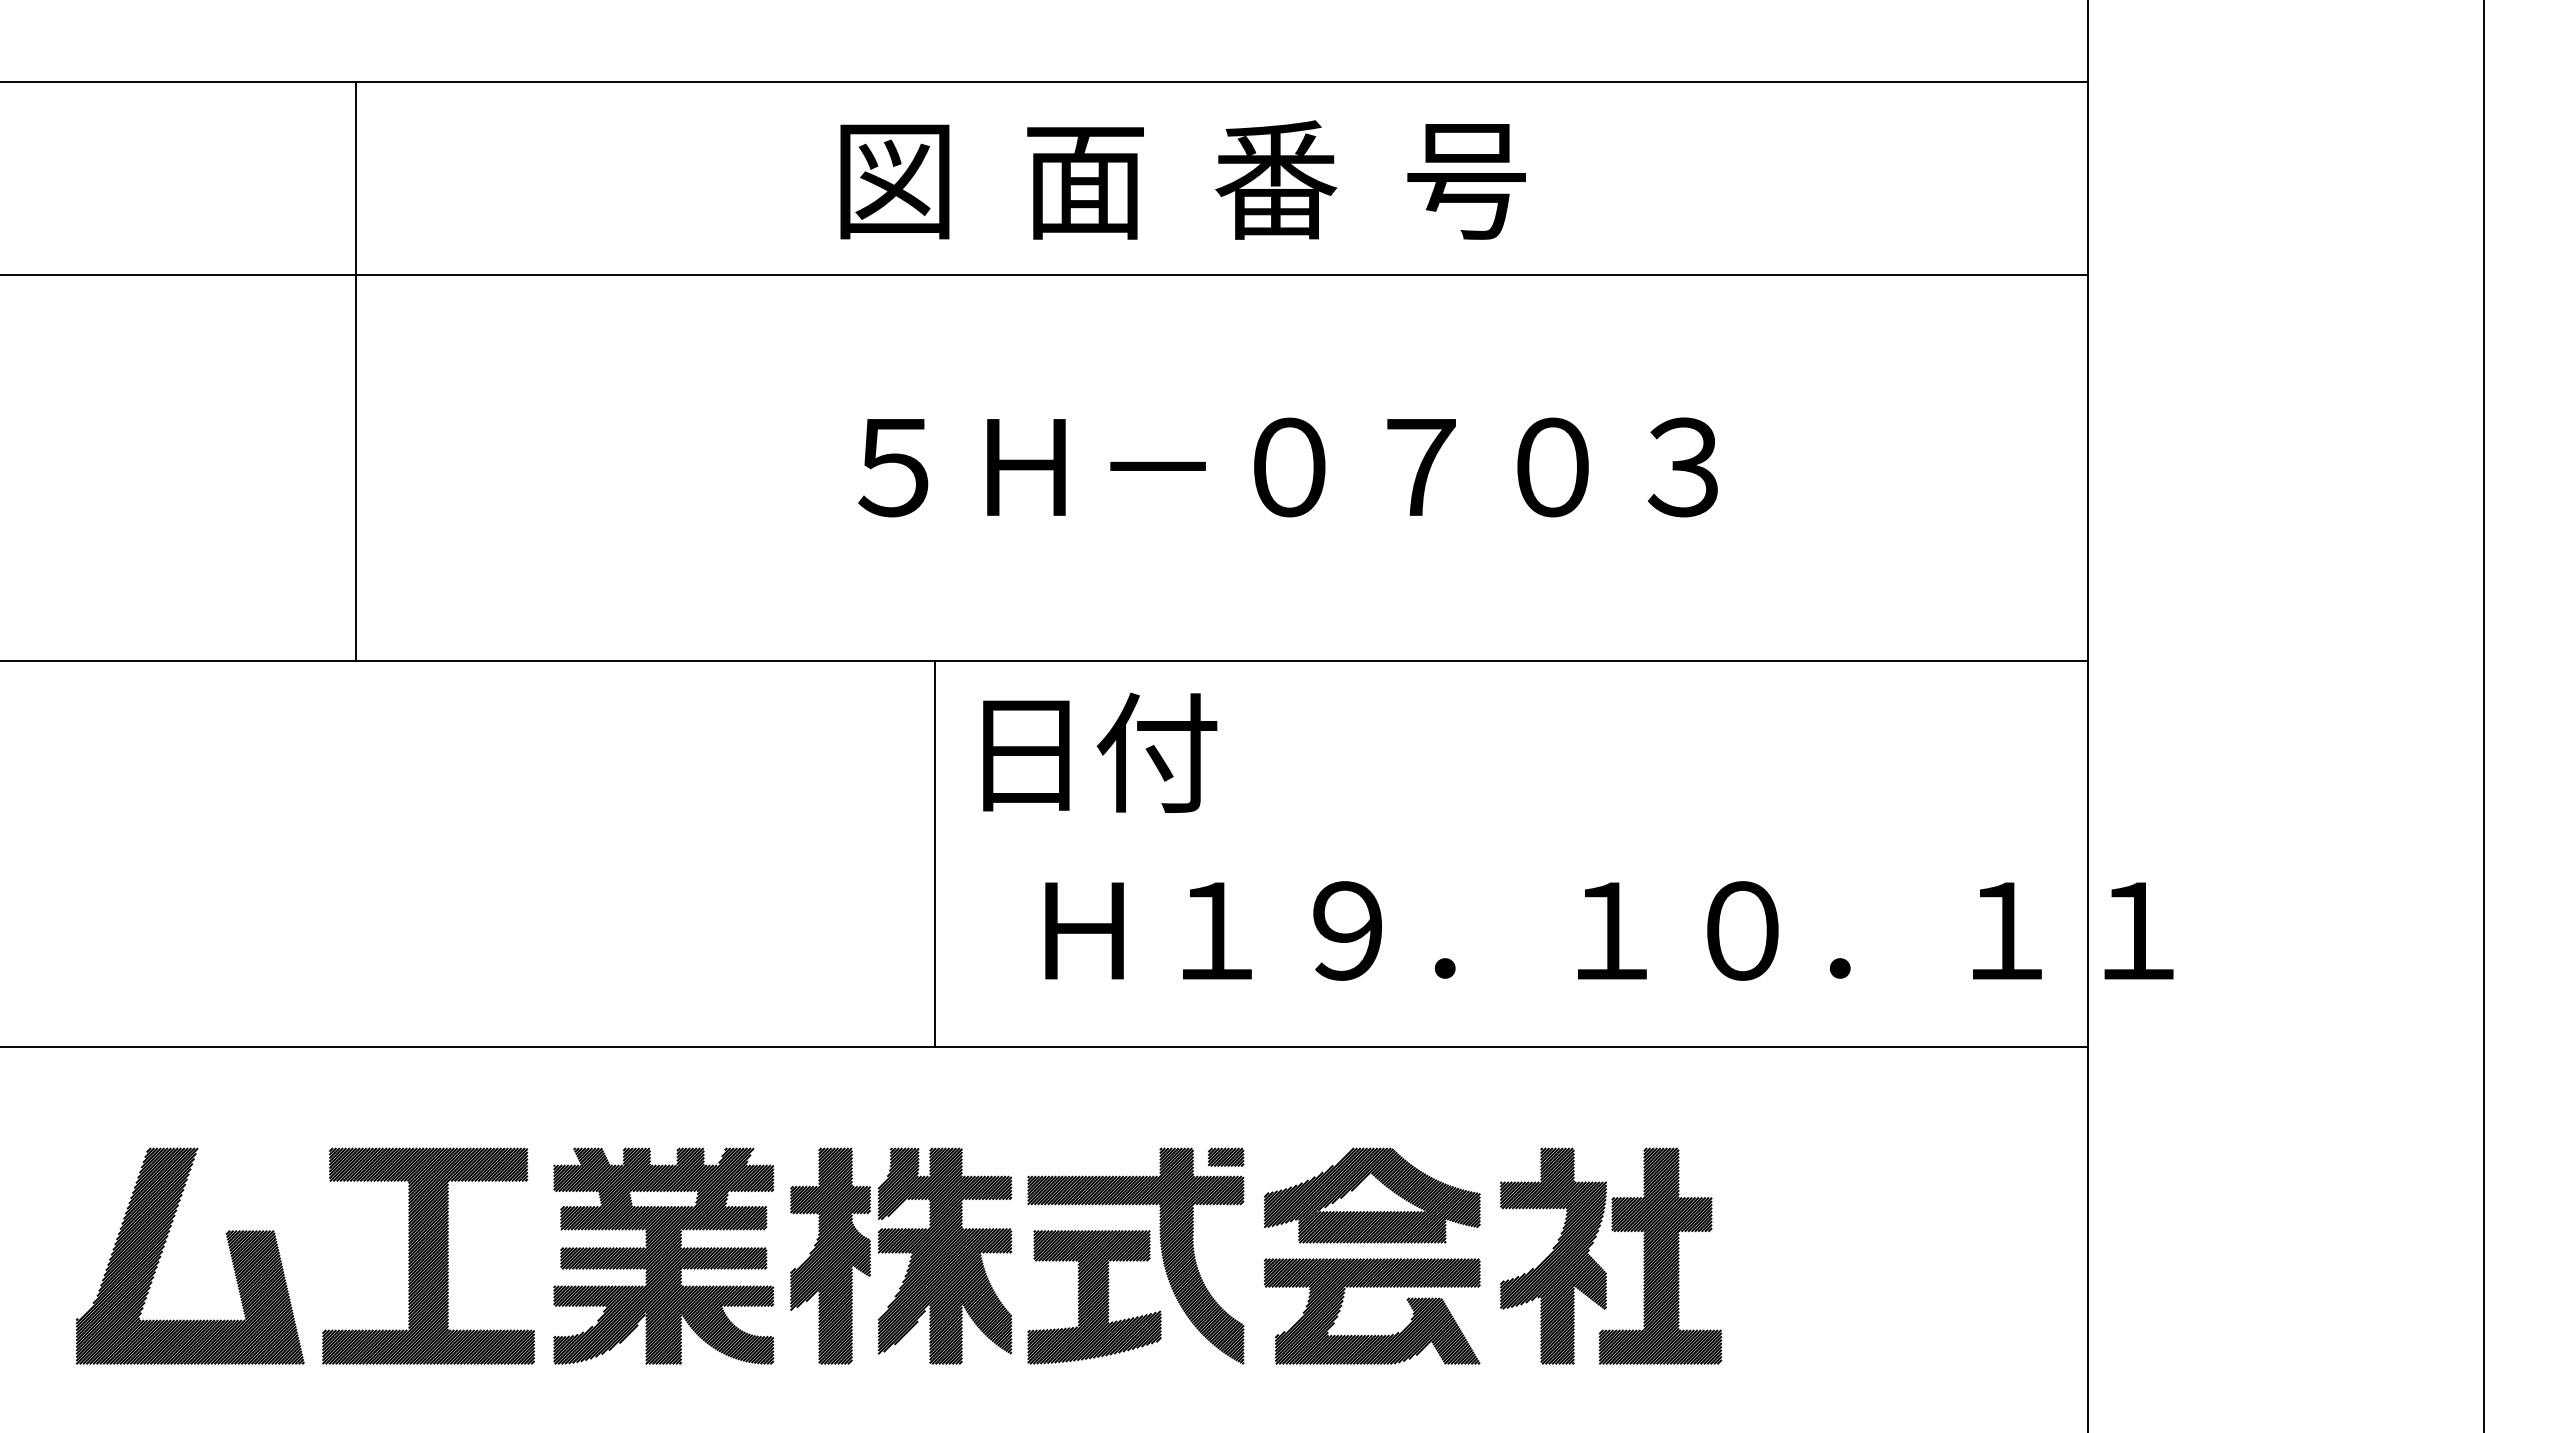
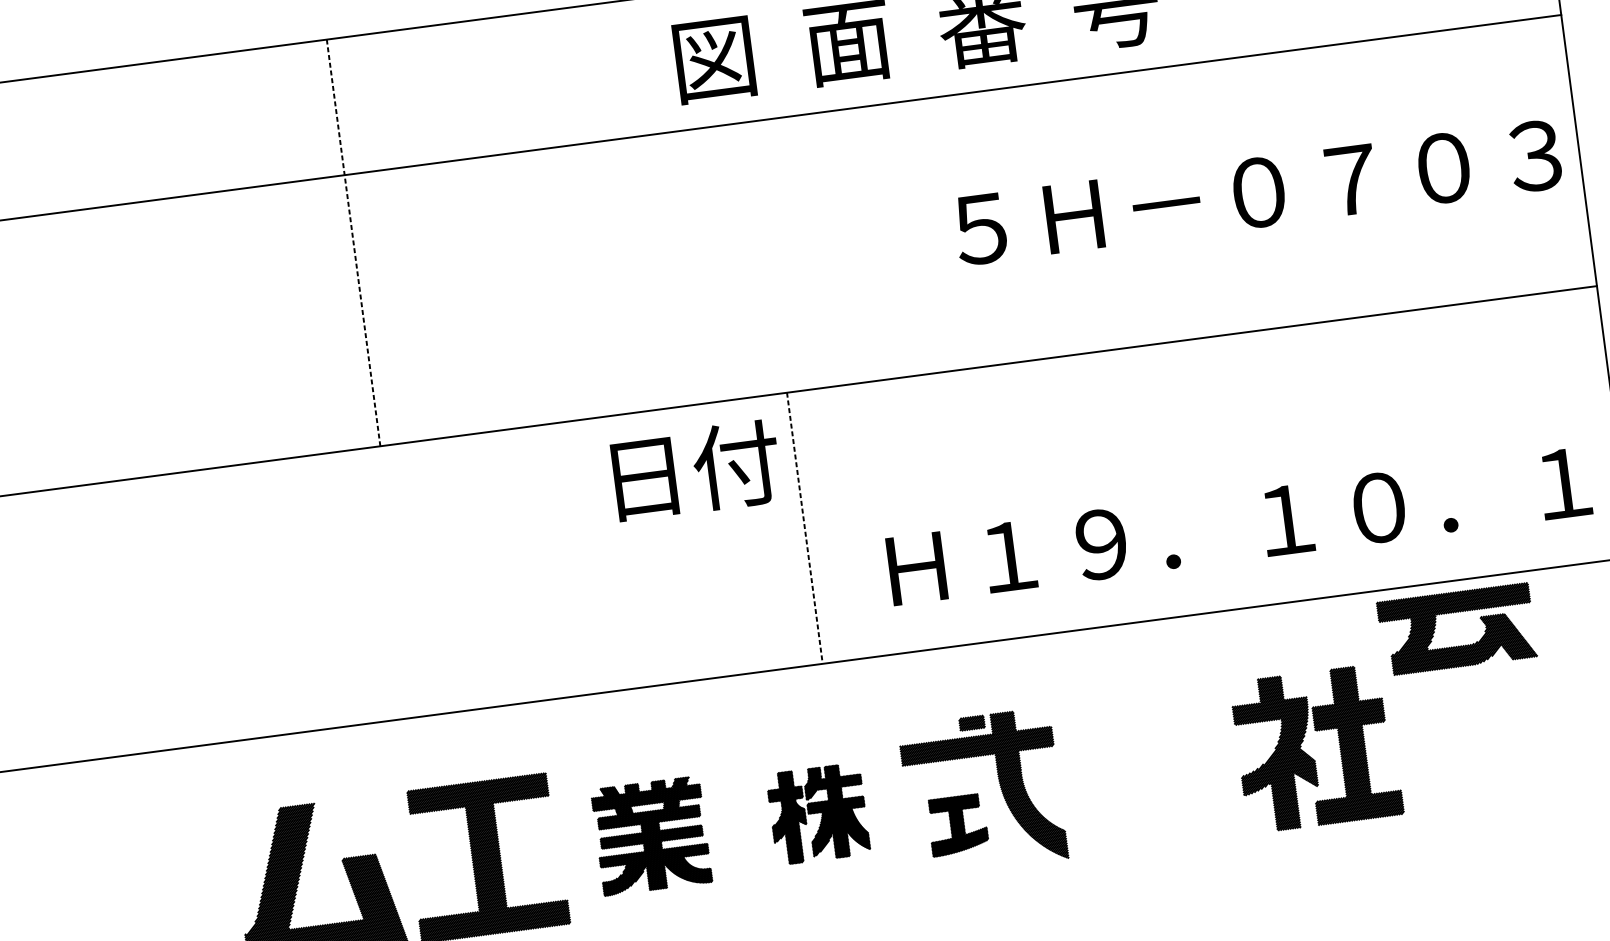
line: (356, 371) -> (353, 243), solid -> dashed
text: (1287, 467) -> (1257, 192), moved
text: (1100, 752) -> (696, 470), moved
line: (935, 854) -> (805, 528), solid -> dashed
part: (1226, 1156) -> (972, 722), moved
part: (1371, 1195) -> (1142, 728), removed
part: (663, 1255) -> (651, 835), size x0.7
part: (901, 1255) -> (818, 813), size x0.6
part: (1094, 1297) -> (957, 825), size x0.6
part: (1371, 1334) -> (1458, 645), moved

